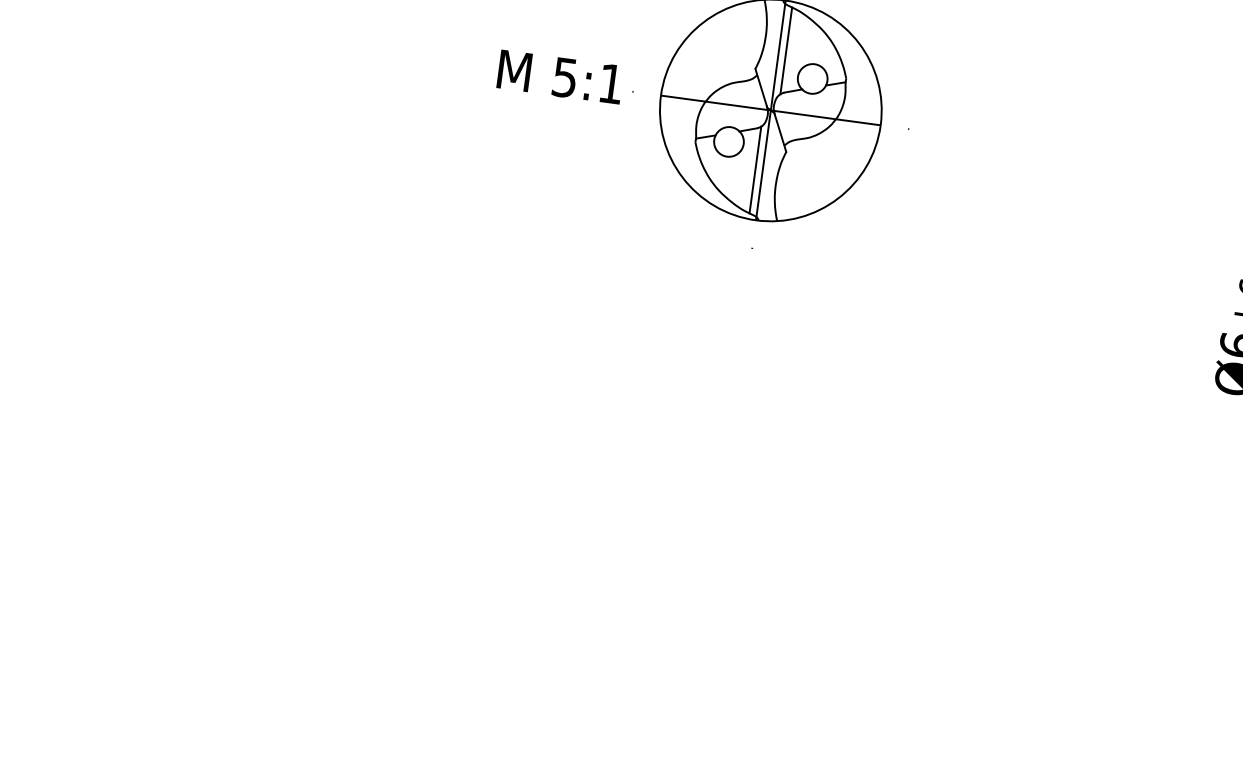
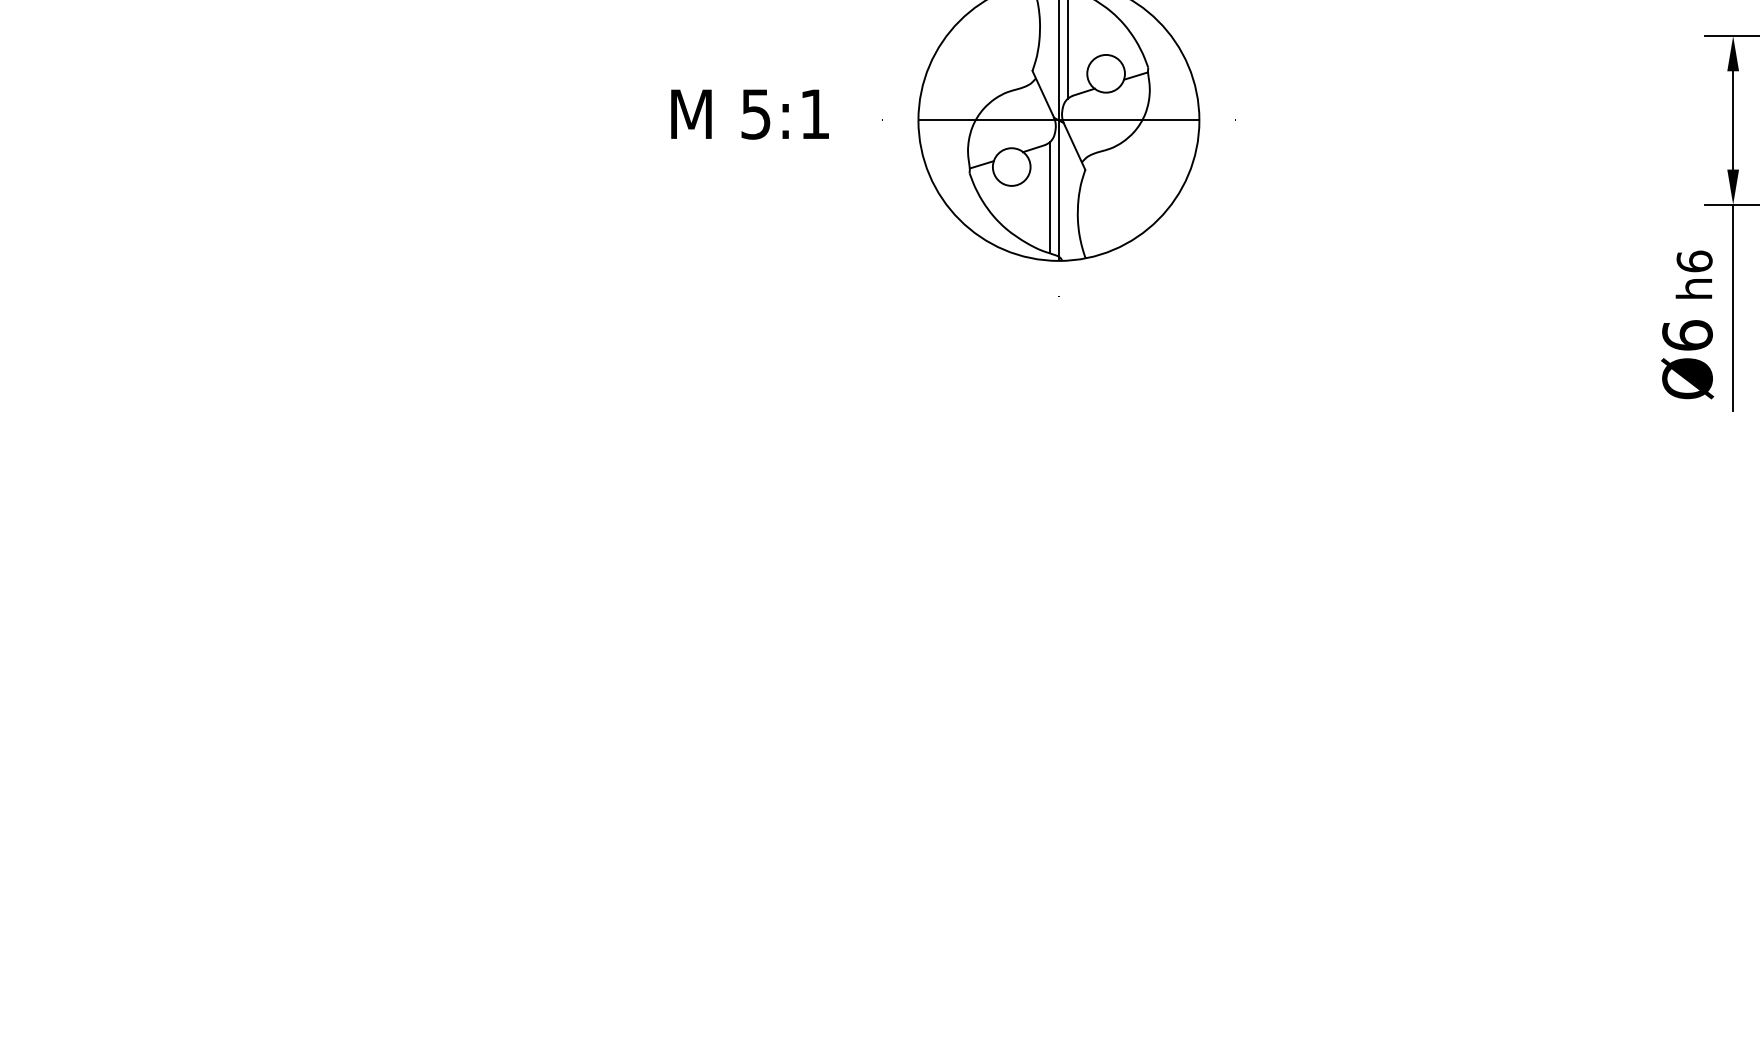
text: (559, 77) -> (749, 114), moved

